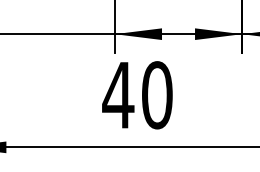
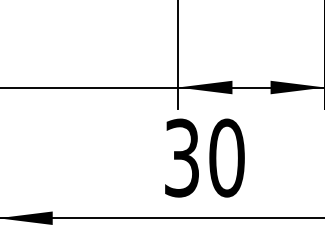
text: (117, 94) -> (181, 157), 40 -> 30

